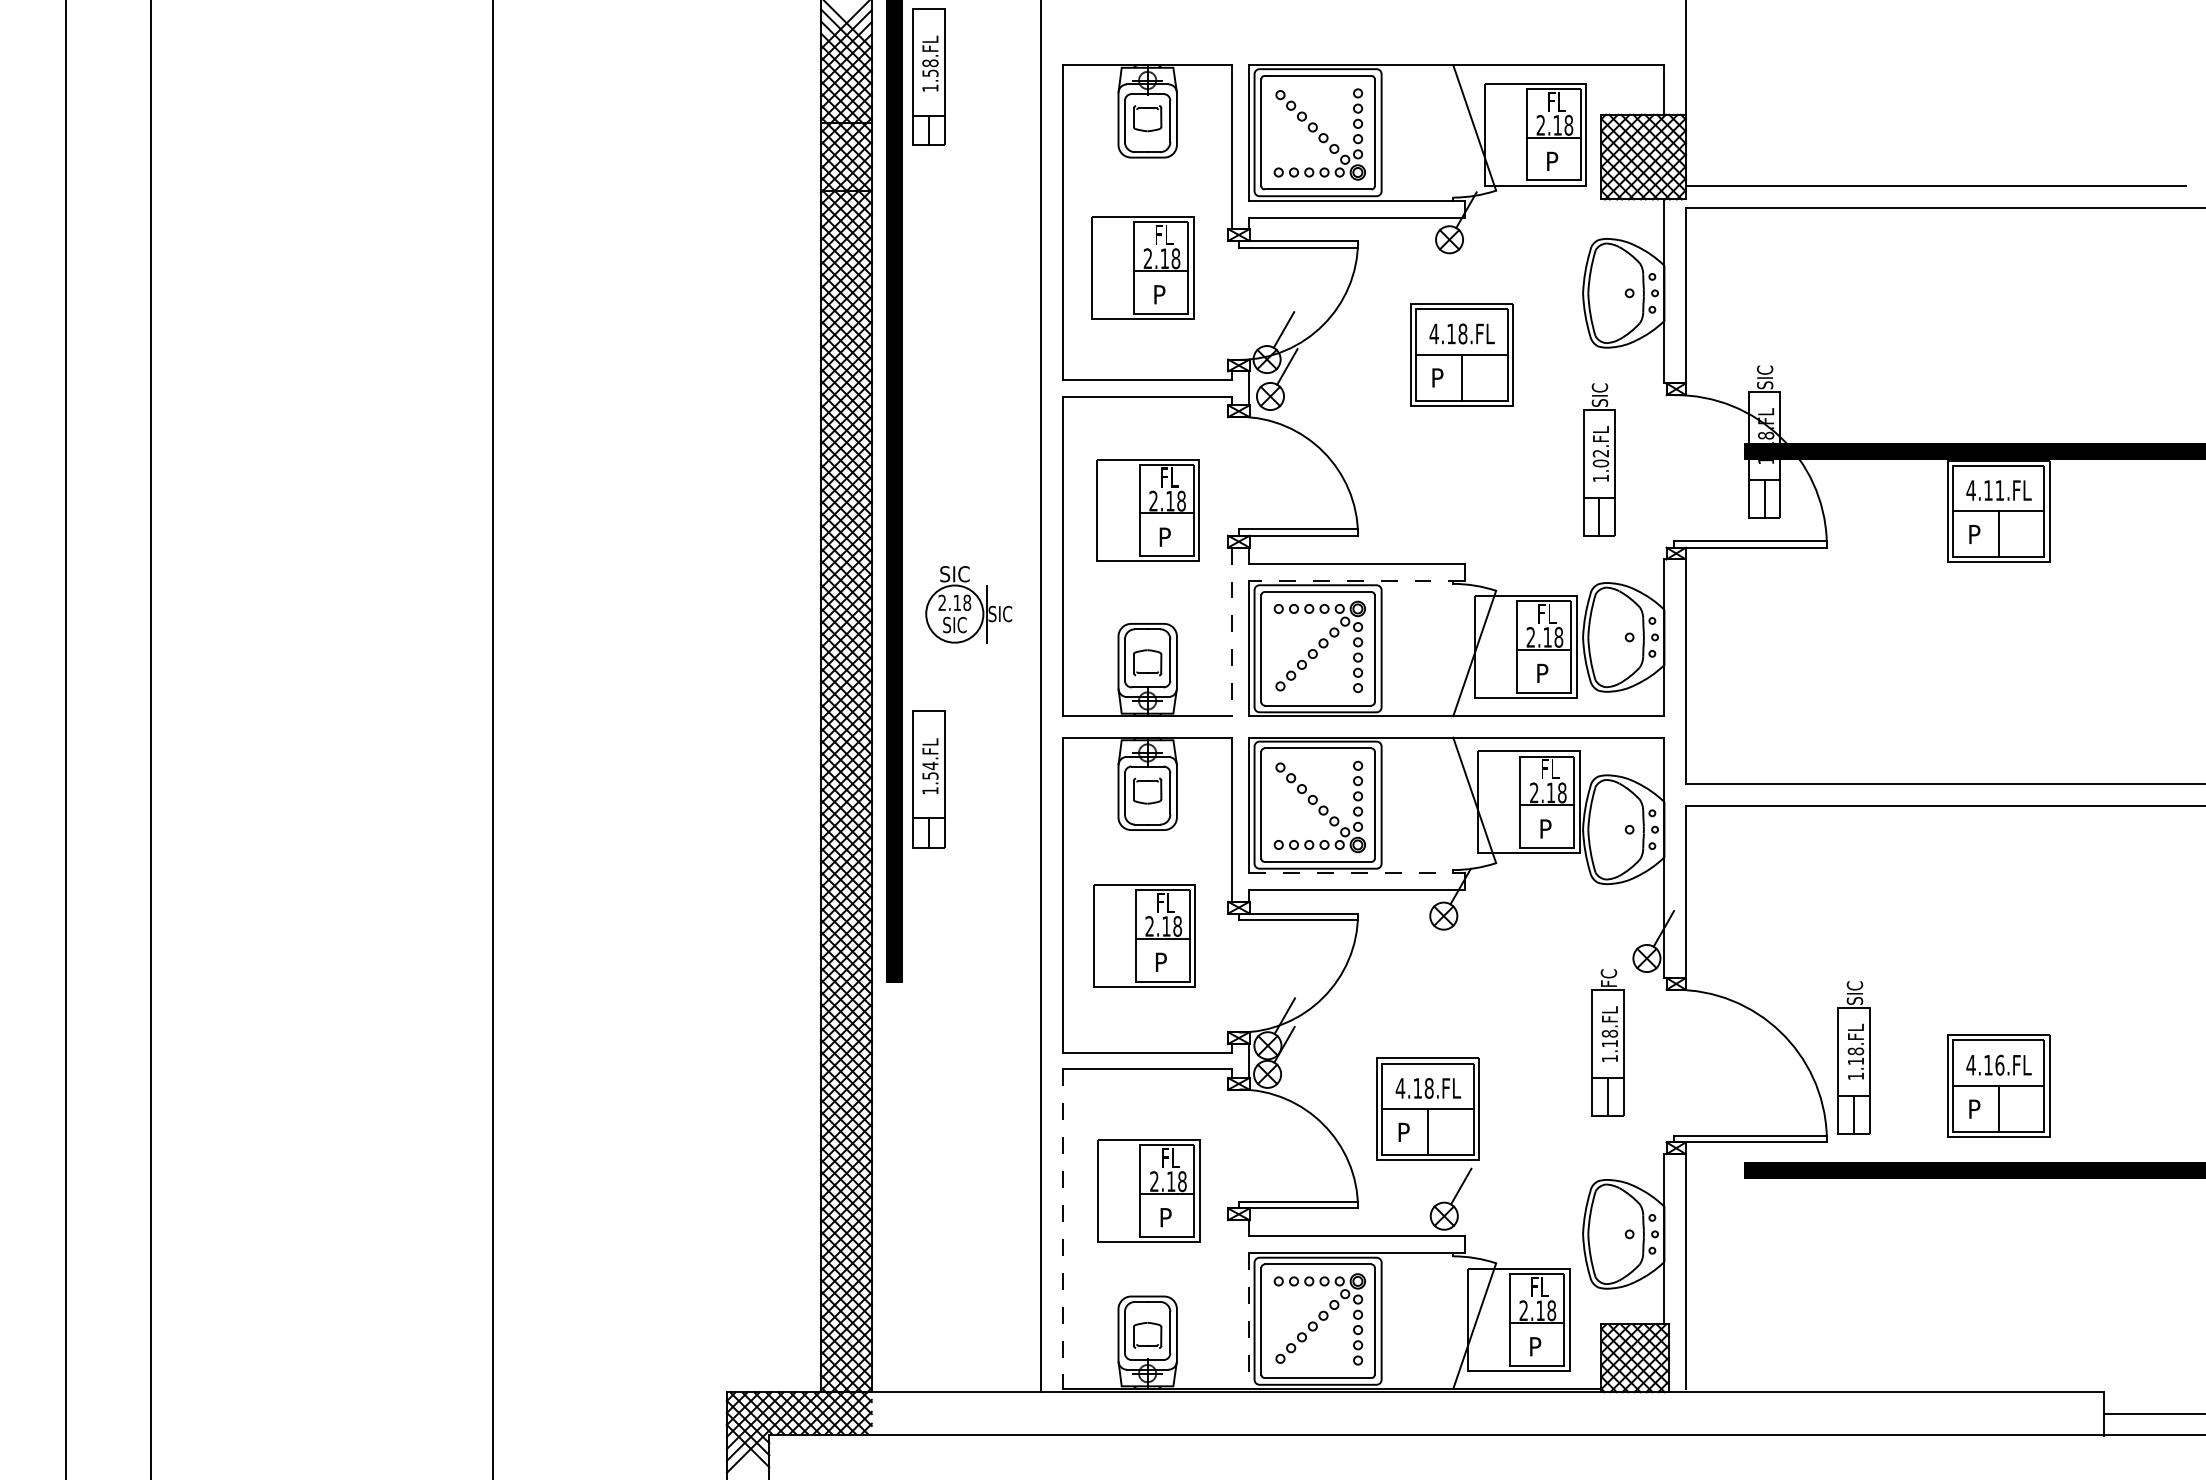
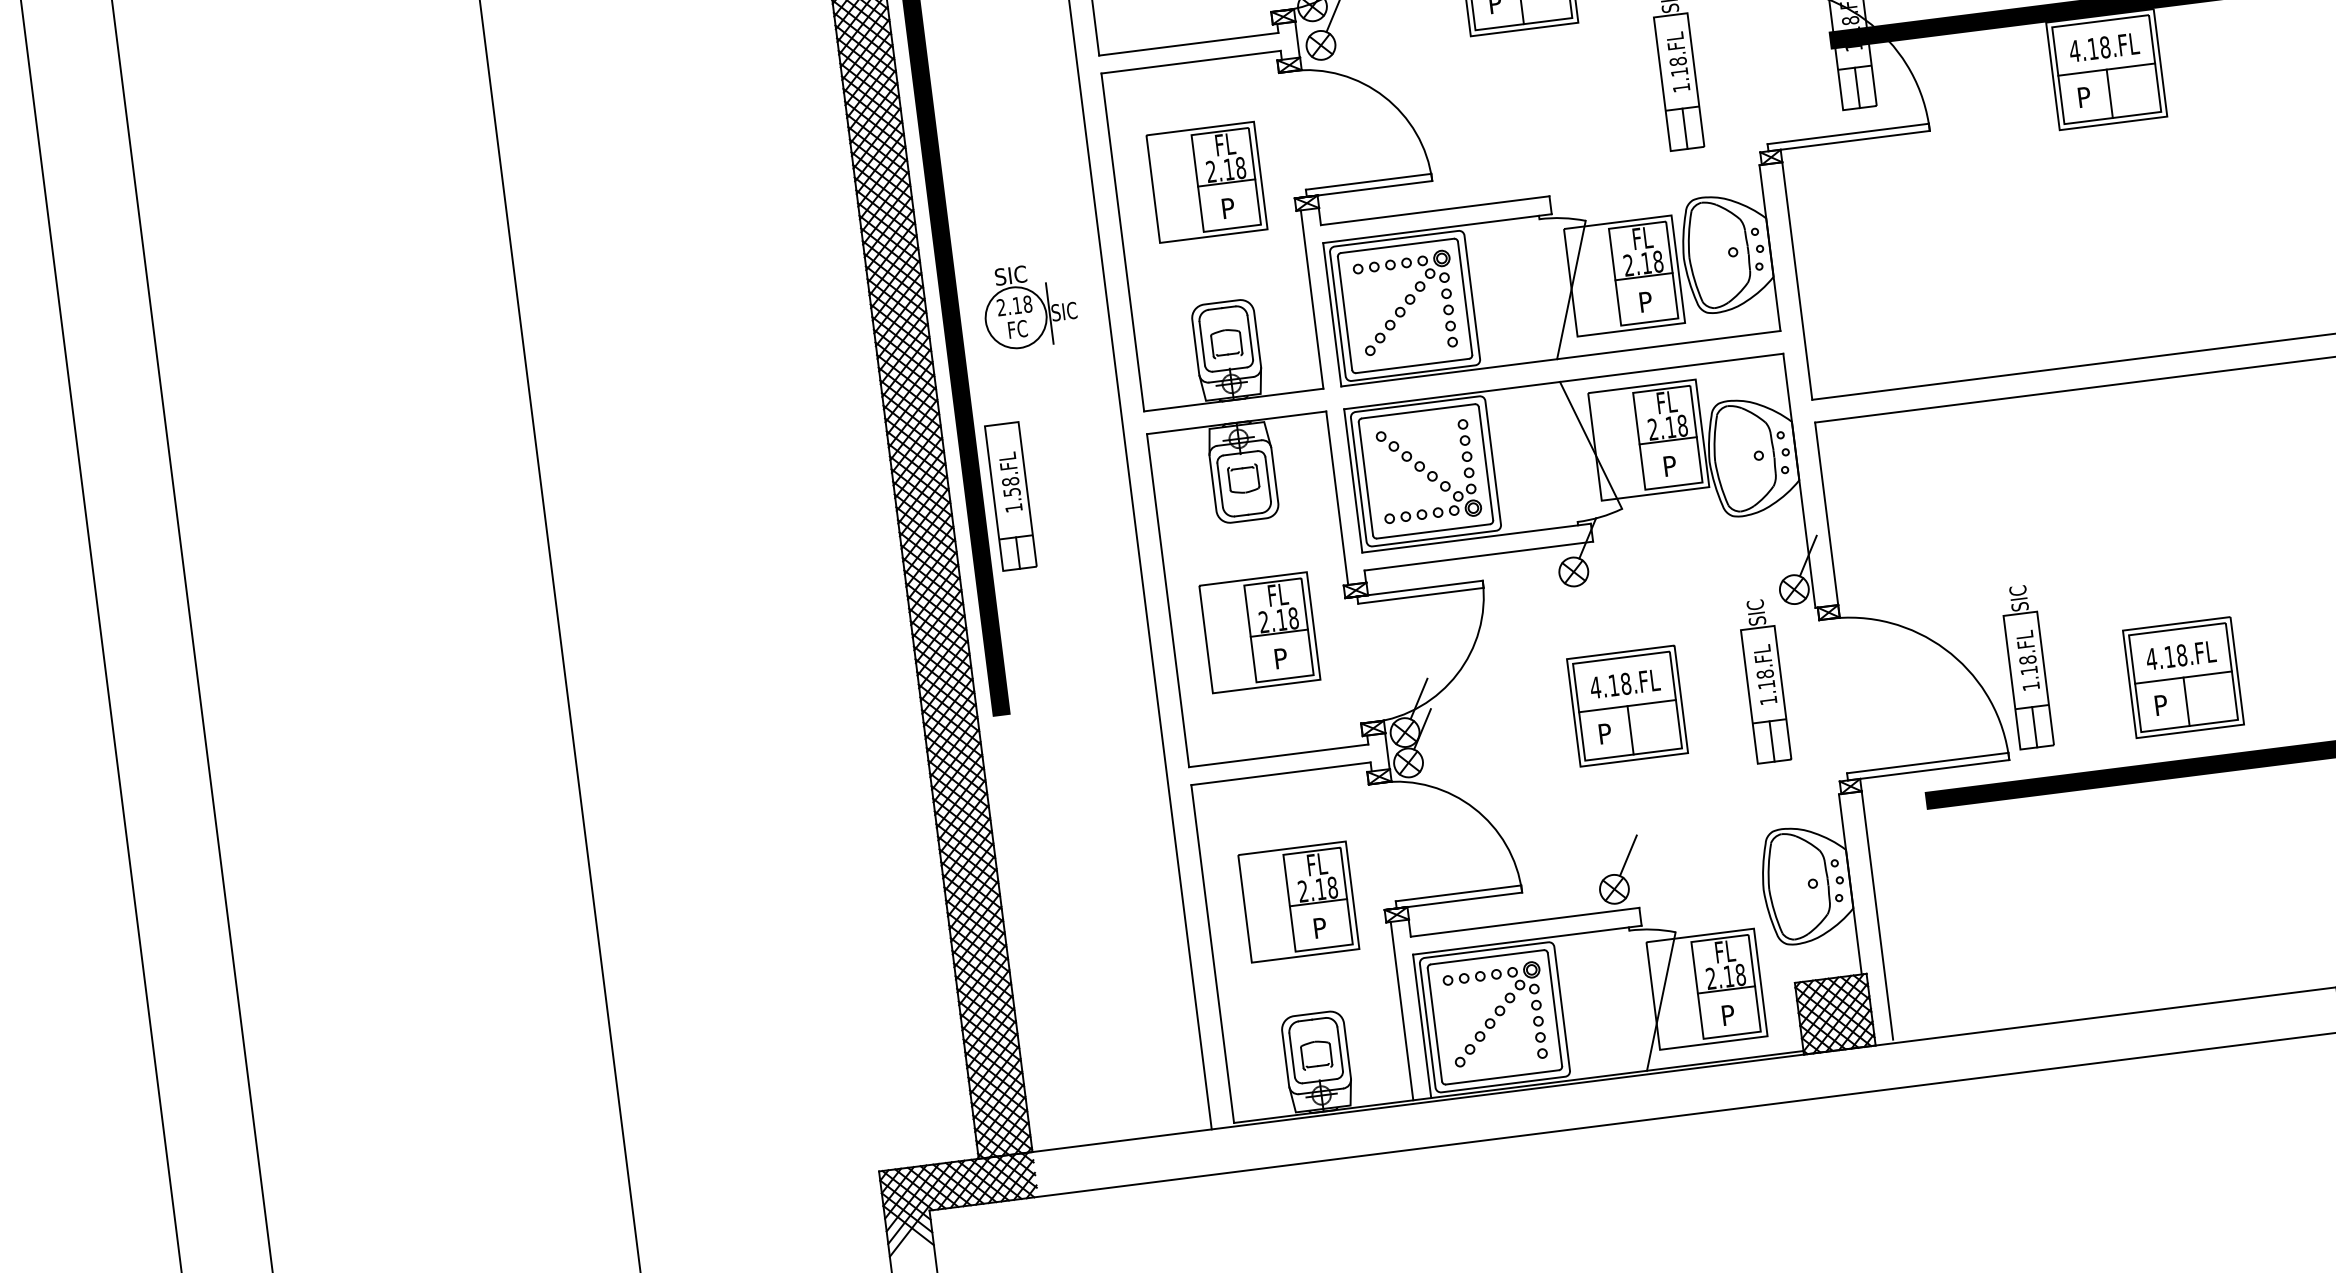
text: (1600, 458) -> (1678, 66), 1.02.FL -> 1.18.FL
text: (1999, 490) -> (2104, 47), 4.11.FL -> 4.18.FL
line: (1356, 580) -> (1436, 228), dashed -> solid
text: (954, 624) -> (1017, 328), SIC -> FC
line: (1232, 632) -> (1312, 300), dashed -> solid
text: (930, 765) -> (1010, 481), 1.54.FL -> 1.58.FL
line: (1357, 873) -> (1476, 538), dashed -> solid
text: (1608, 975) -> (1755, 612), FC -> SIC
text: (1999, 1064) -> (2181, 654), 4.16.FL -> 4.18.FL
part: (1427, 1108) -> (1626, 705), moved
line: (1062, 1229) -> (1212, 954), dashed -> solid
line: (1232, 1304) -> (1402, 1011), added
line: (1249, 1321) -> (1422, 1026), dashed -> solid

